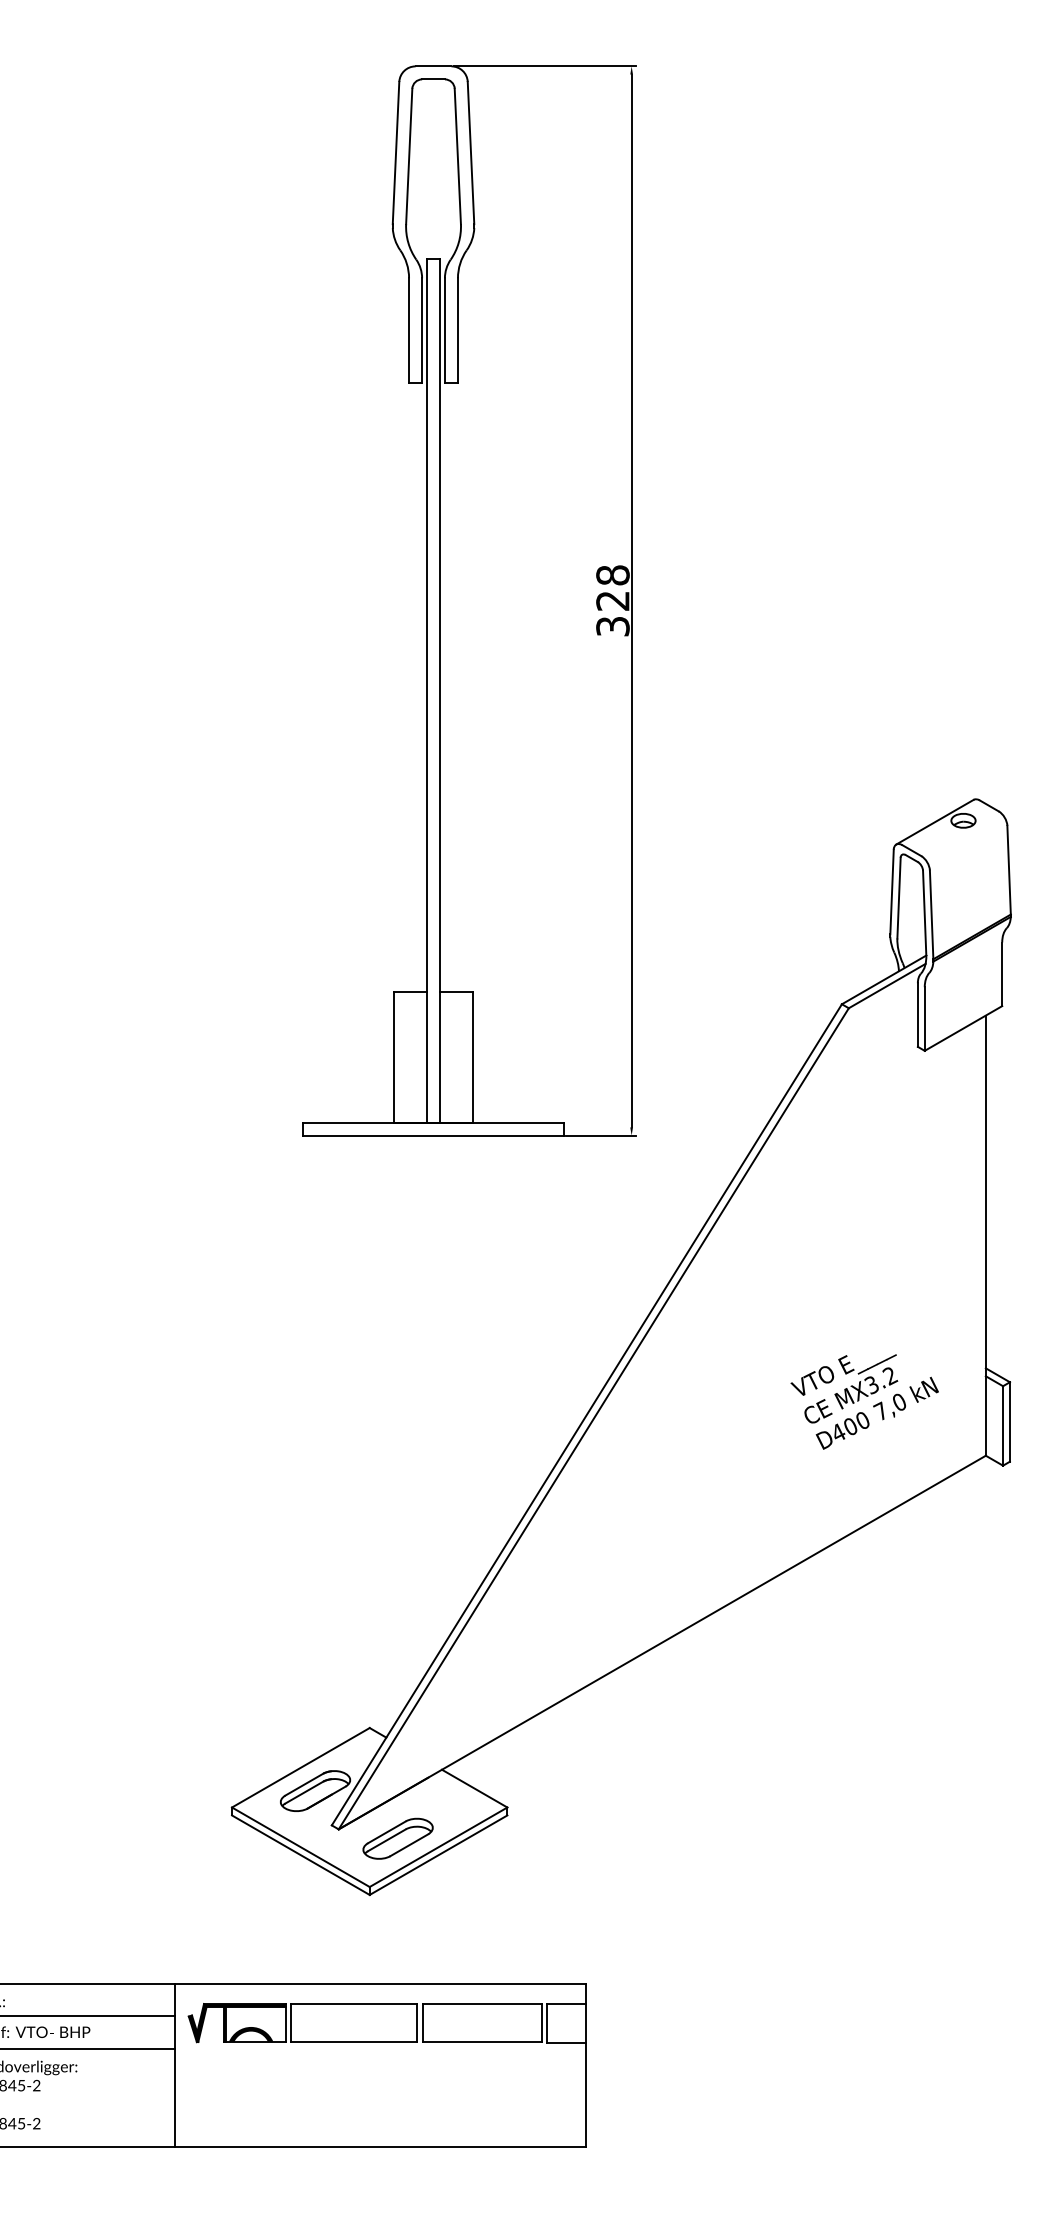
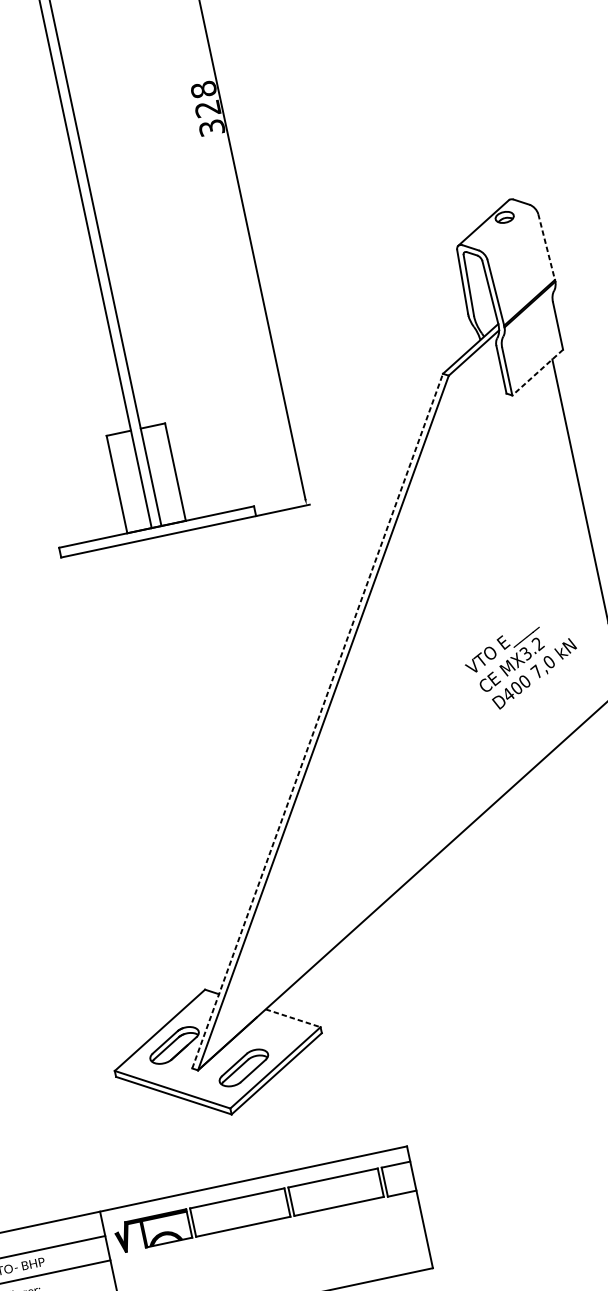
line: (1009, 870) -> (546, 247), solid -> dashed
line: (963, 1028) -> (537, 372), solid -> dashed
line: (587, 1414) -> (318, 720), solid -> dashed
line: (474, 1788) -> (293, 1018), solid -> dashed

